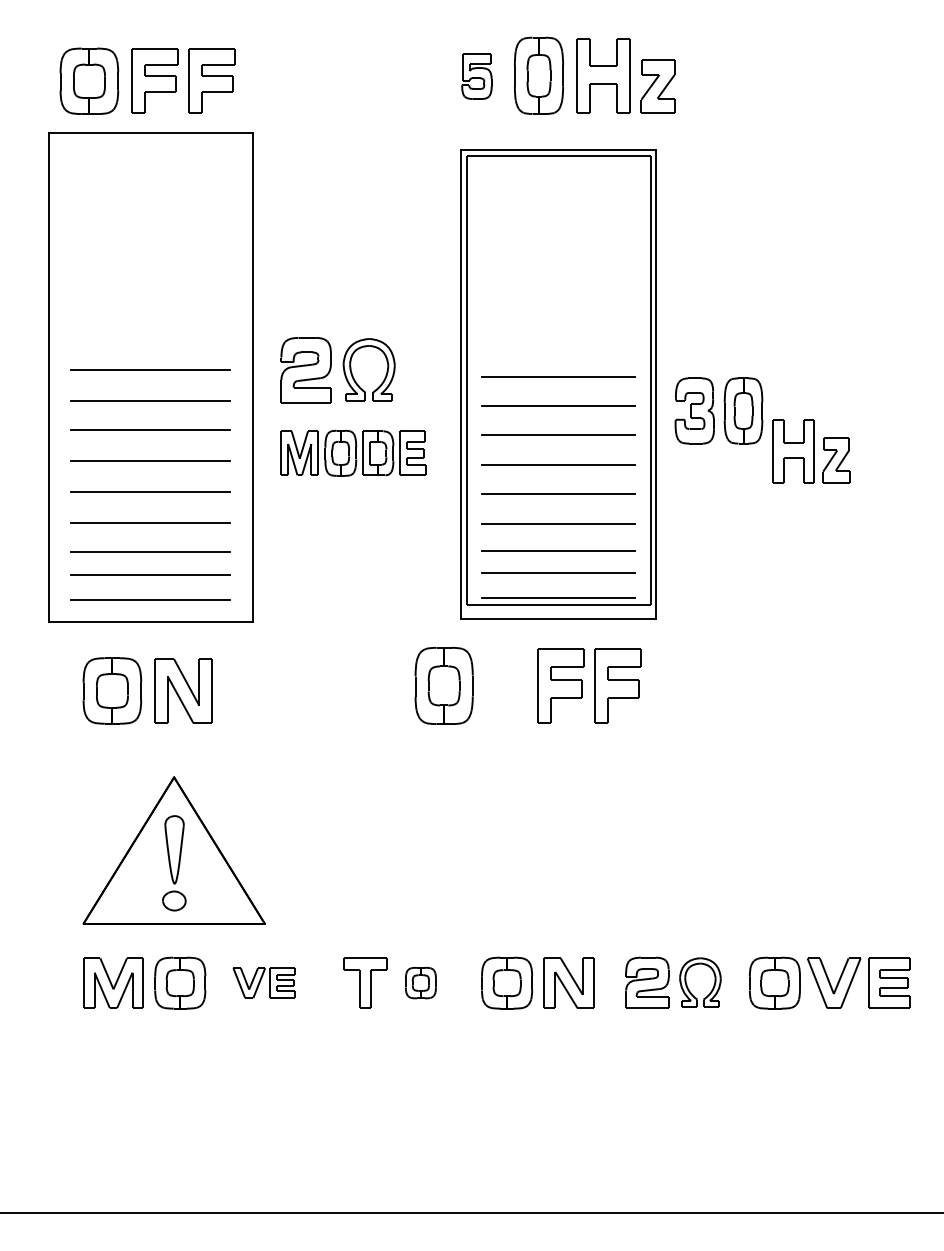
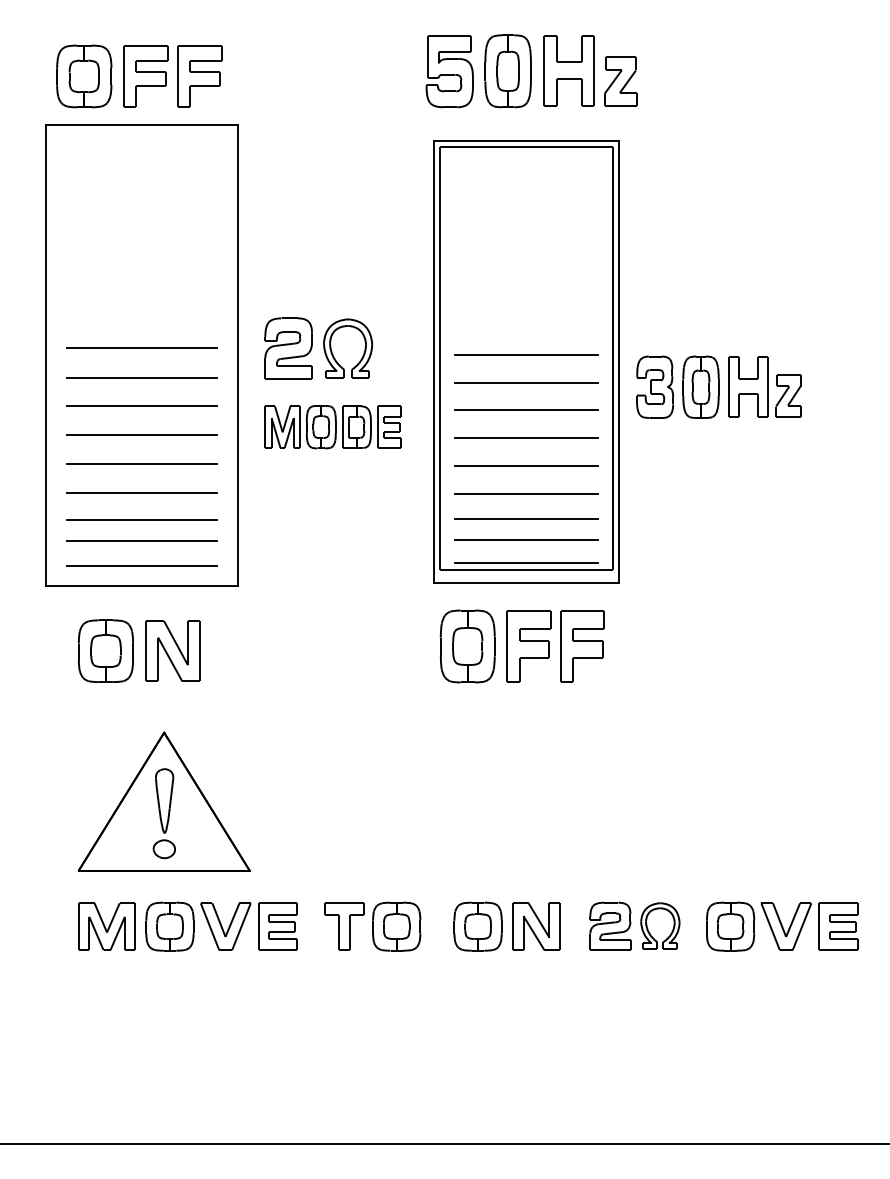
part: (476, 76) -> (449, 71), size x1.67
part: (810, 450) -> (764, 386), moved
part: (443, 685) -> (467, 646), moved
part: (263, 982) -> (248, 926), size x1.67
part: (420, 982) -> (396, 926), size x1.67

